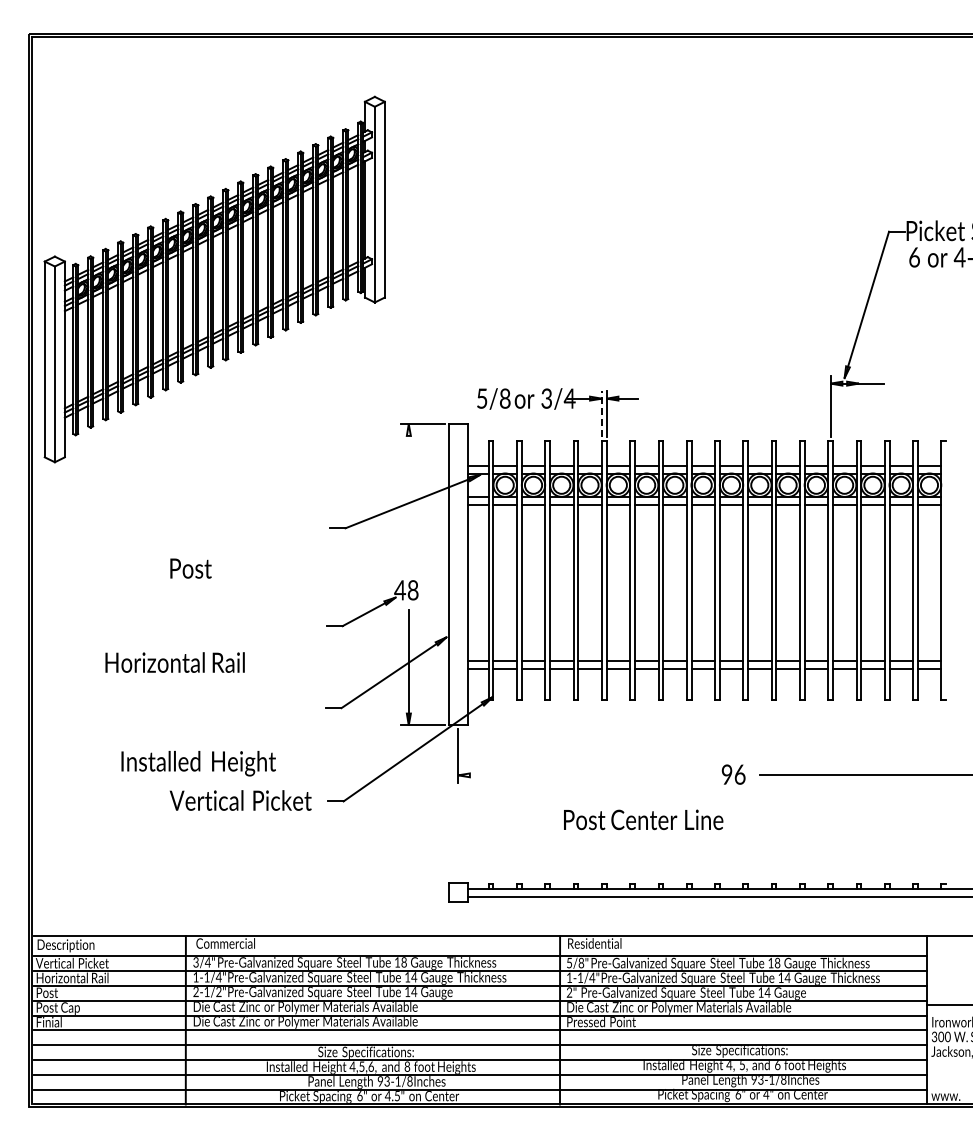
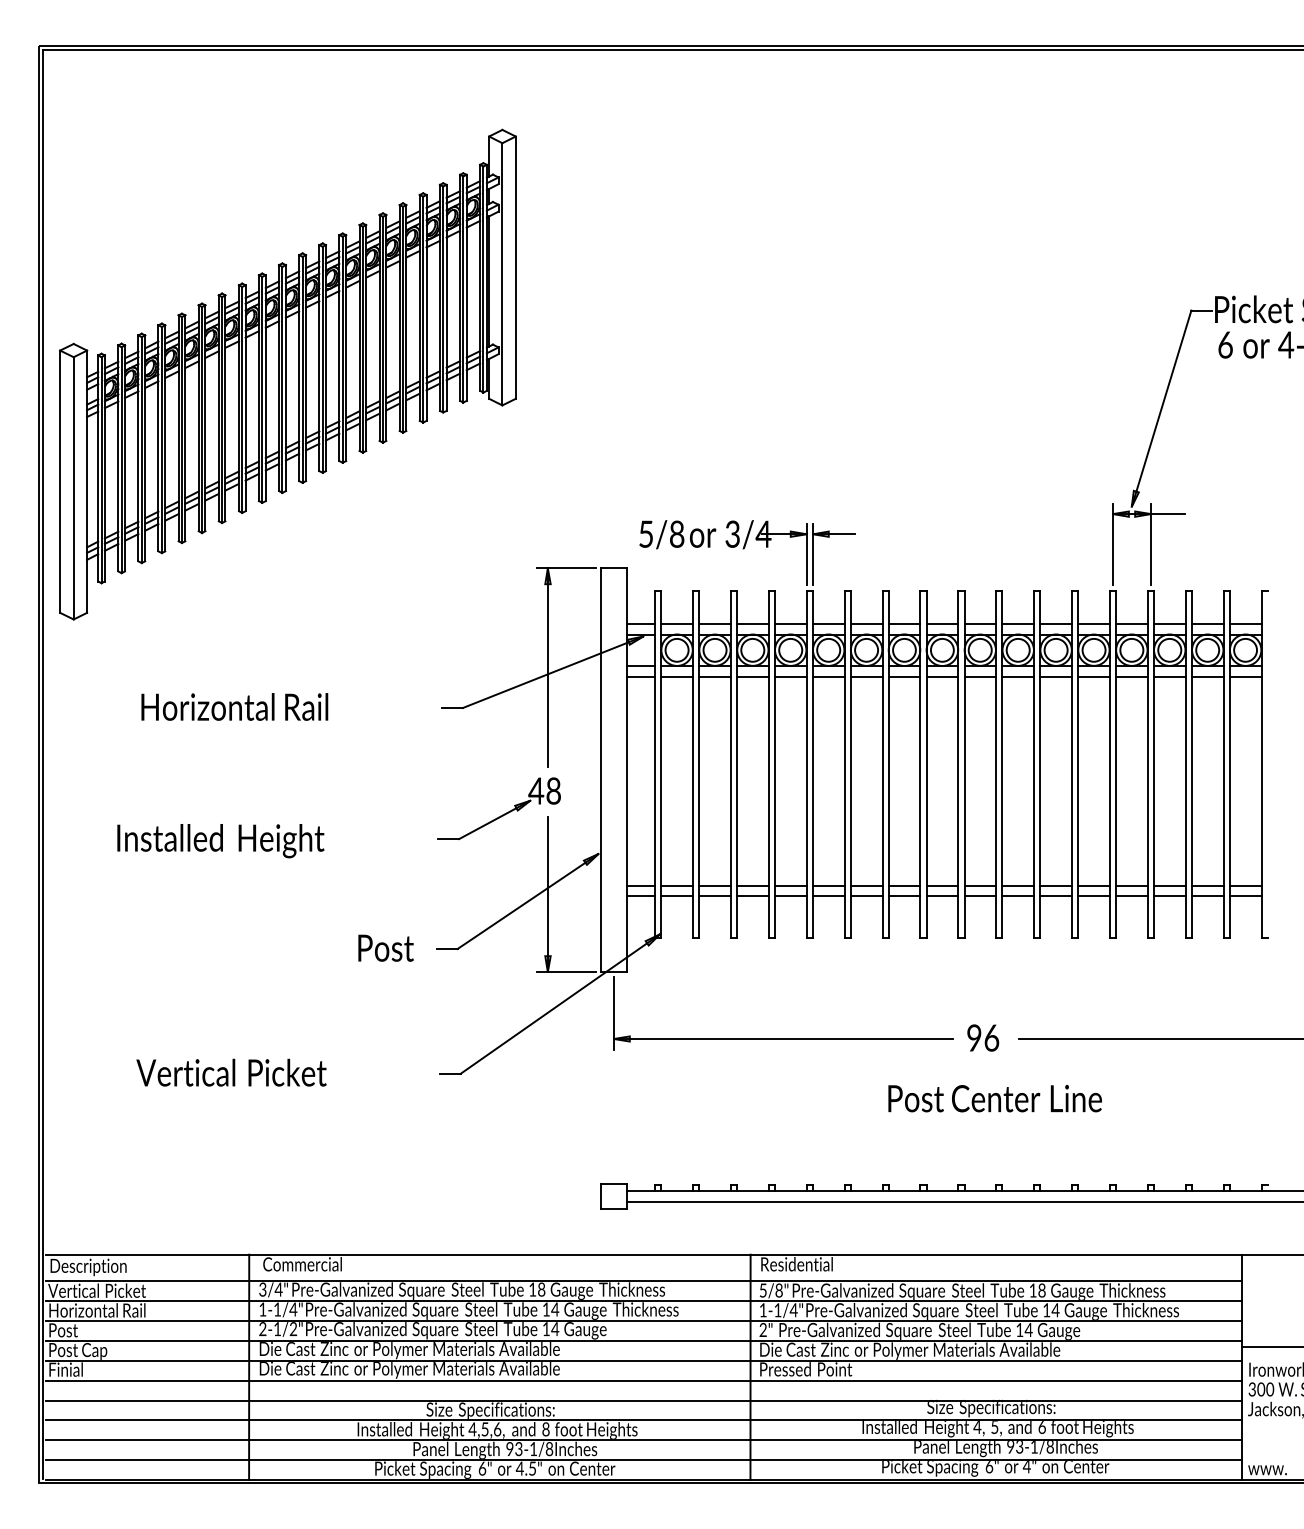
line: (858, 405) -> (1150, 543), added
line: (602, 413) -> (807, 554), dashed -> solid
line: (408, 498) -> (547, 668), added
text: (190, 568) -> (385, 948), moved
text: (174, 662) -> (233, 706), moved
text: (198, 763) -> (220, 840), moved
line: (584, 775) -> (783, 1039), added
text: (240, 800) -> (231, 1072), moved
text: (643, 819) -> (995, 1098), moved

